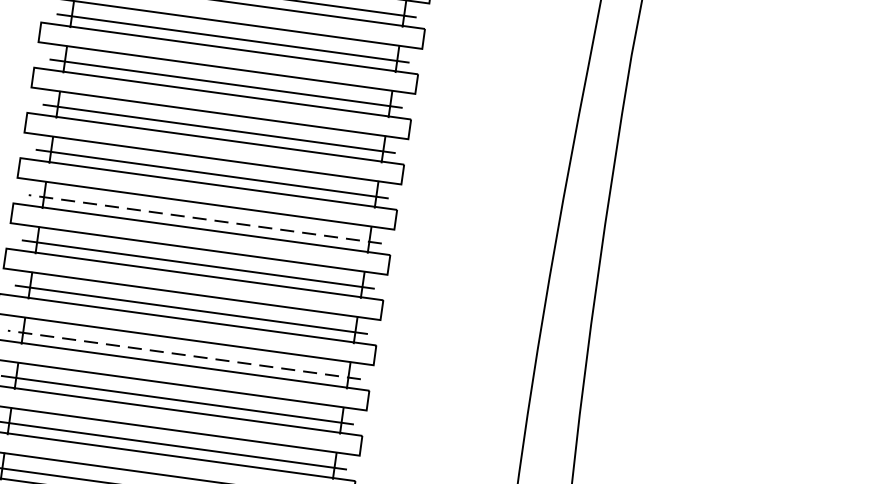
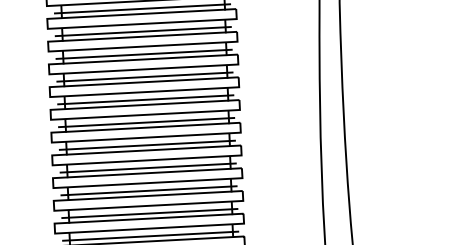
line: (205, 219) -> (146, 122), dashed -> solid
line: (185, 354) -> (149, 190), dashed -> solid

